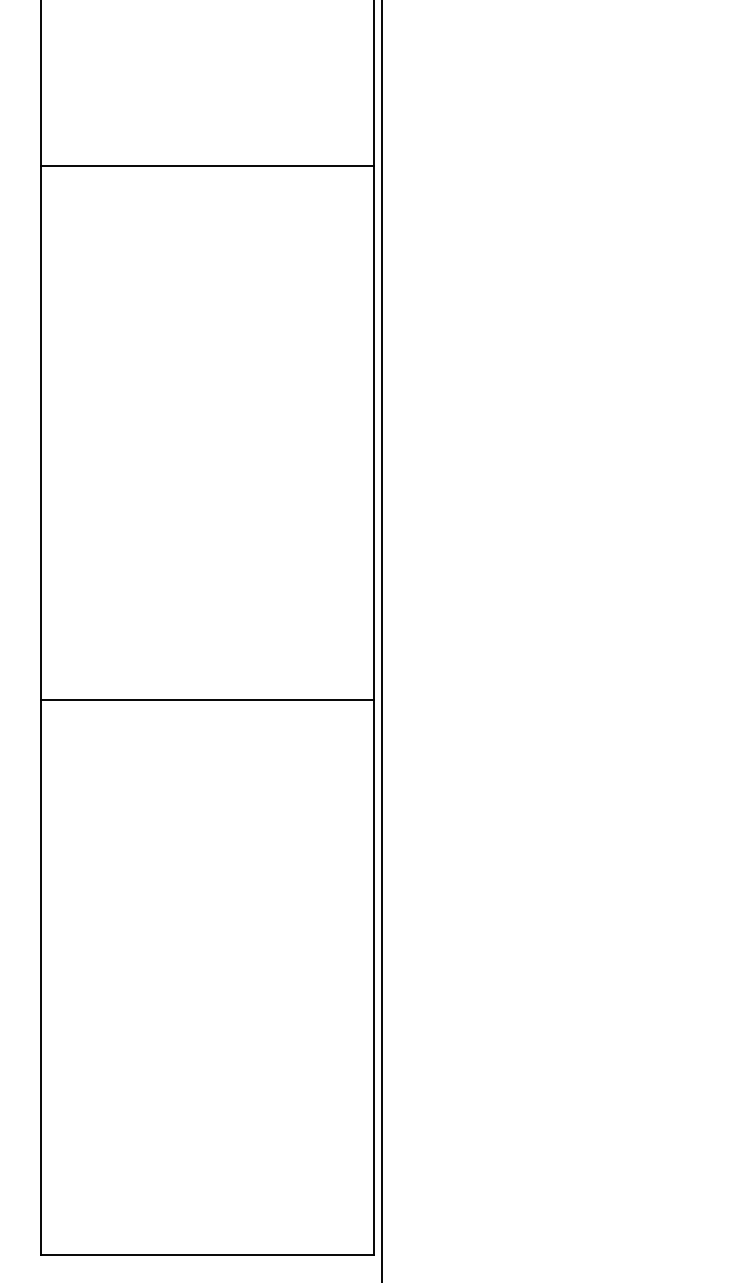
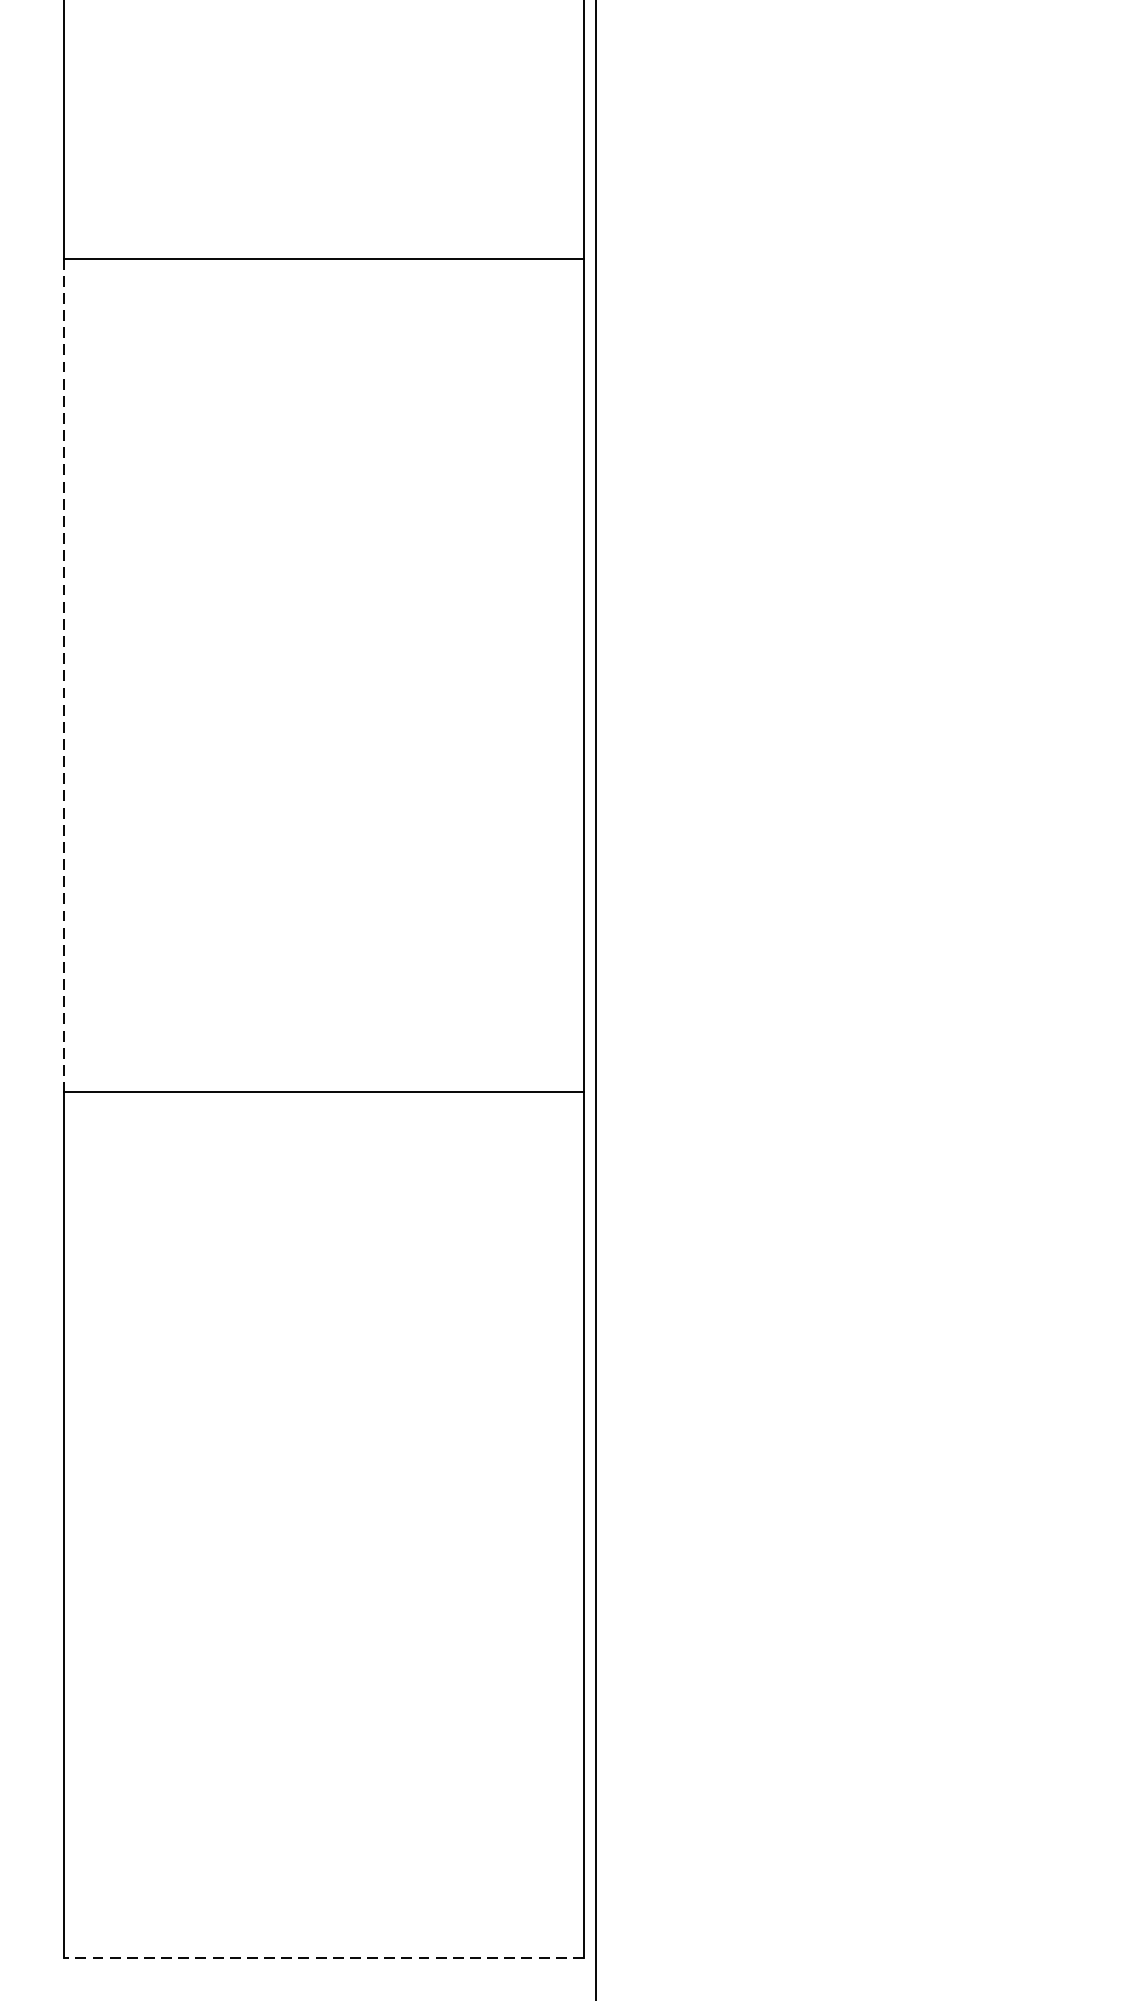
line: (41, 433) -> (64, 676), solid -> dashed
line: (207, 1255) -> (323, 1958), solid -> dashed

